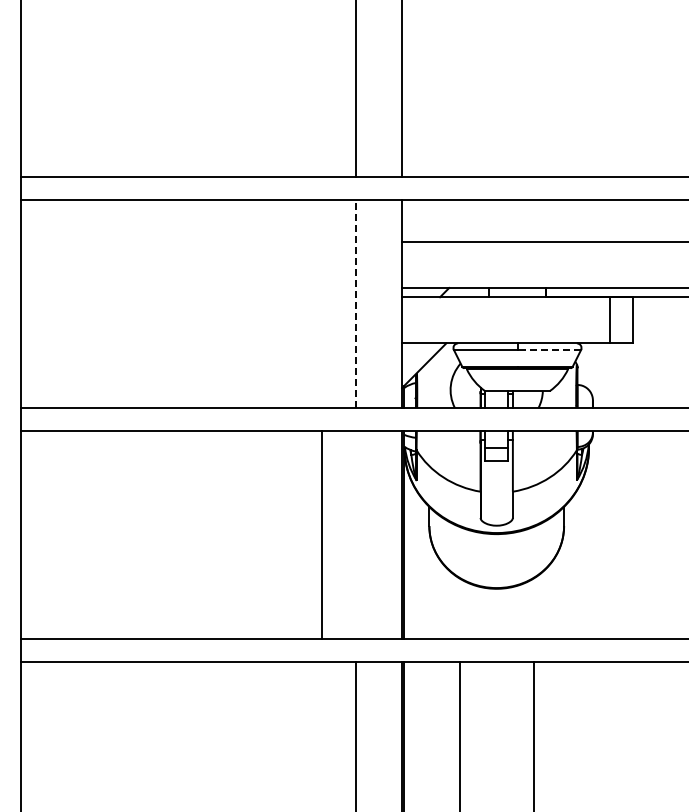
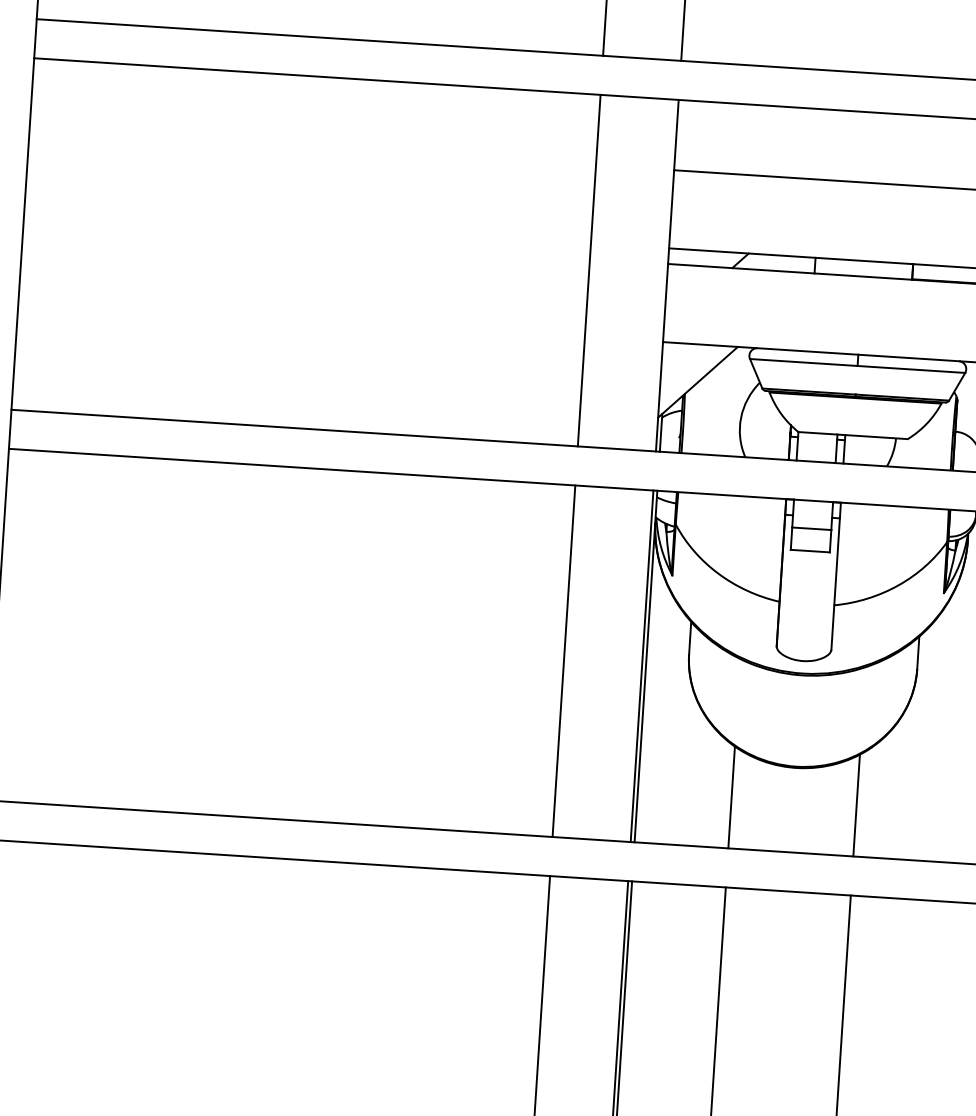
line: (355, 304) -> (588, 271), dashed -> solid
line: (549, 350) -> (911, 370), dashed -> solid
line: (321, 534) -> (563, 660), moved
line: (459, 608) -> (731, 797), added
line: (533, 608) -> (856, 805), added

